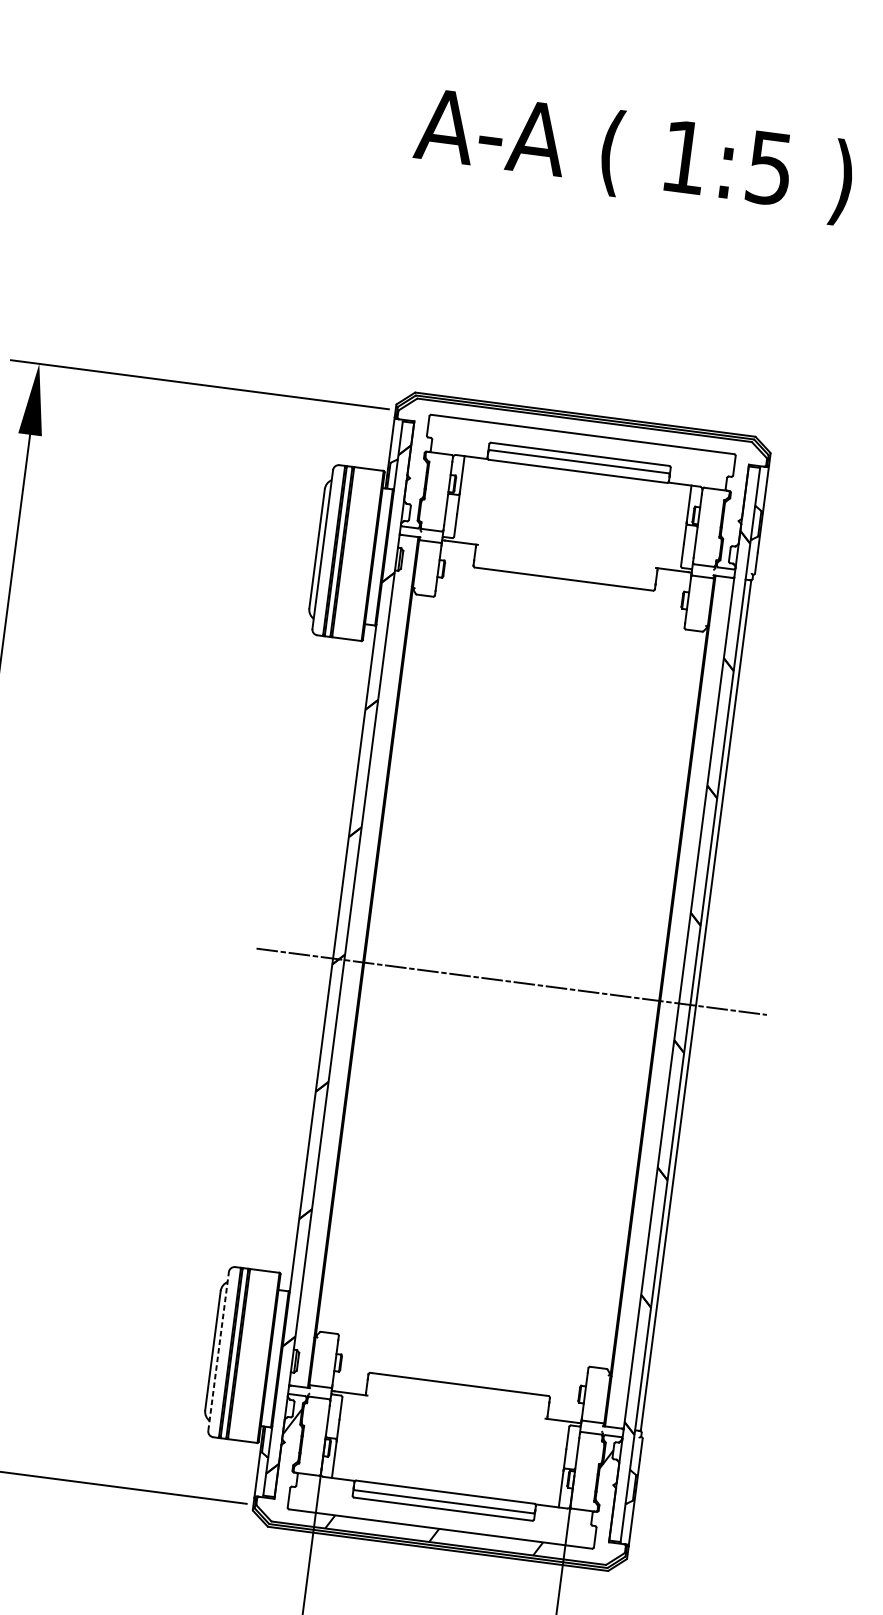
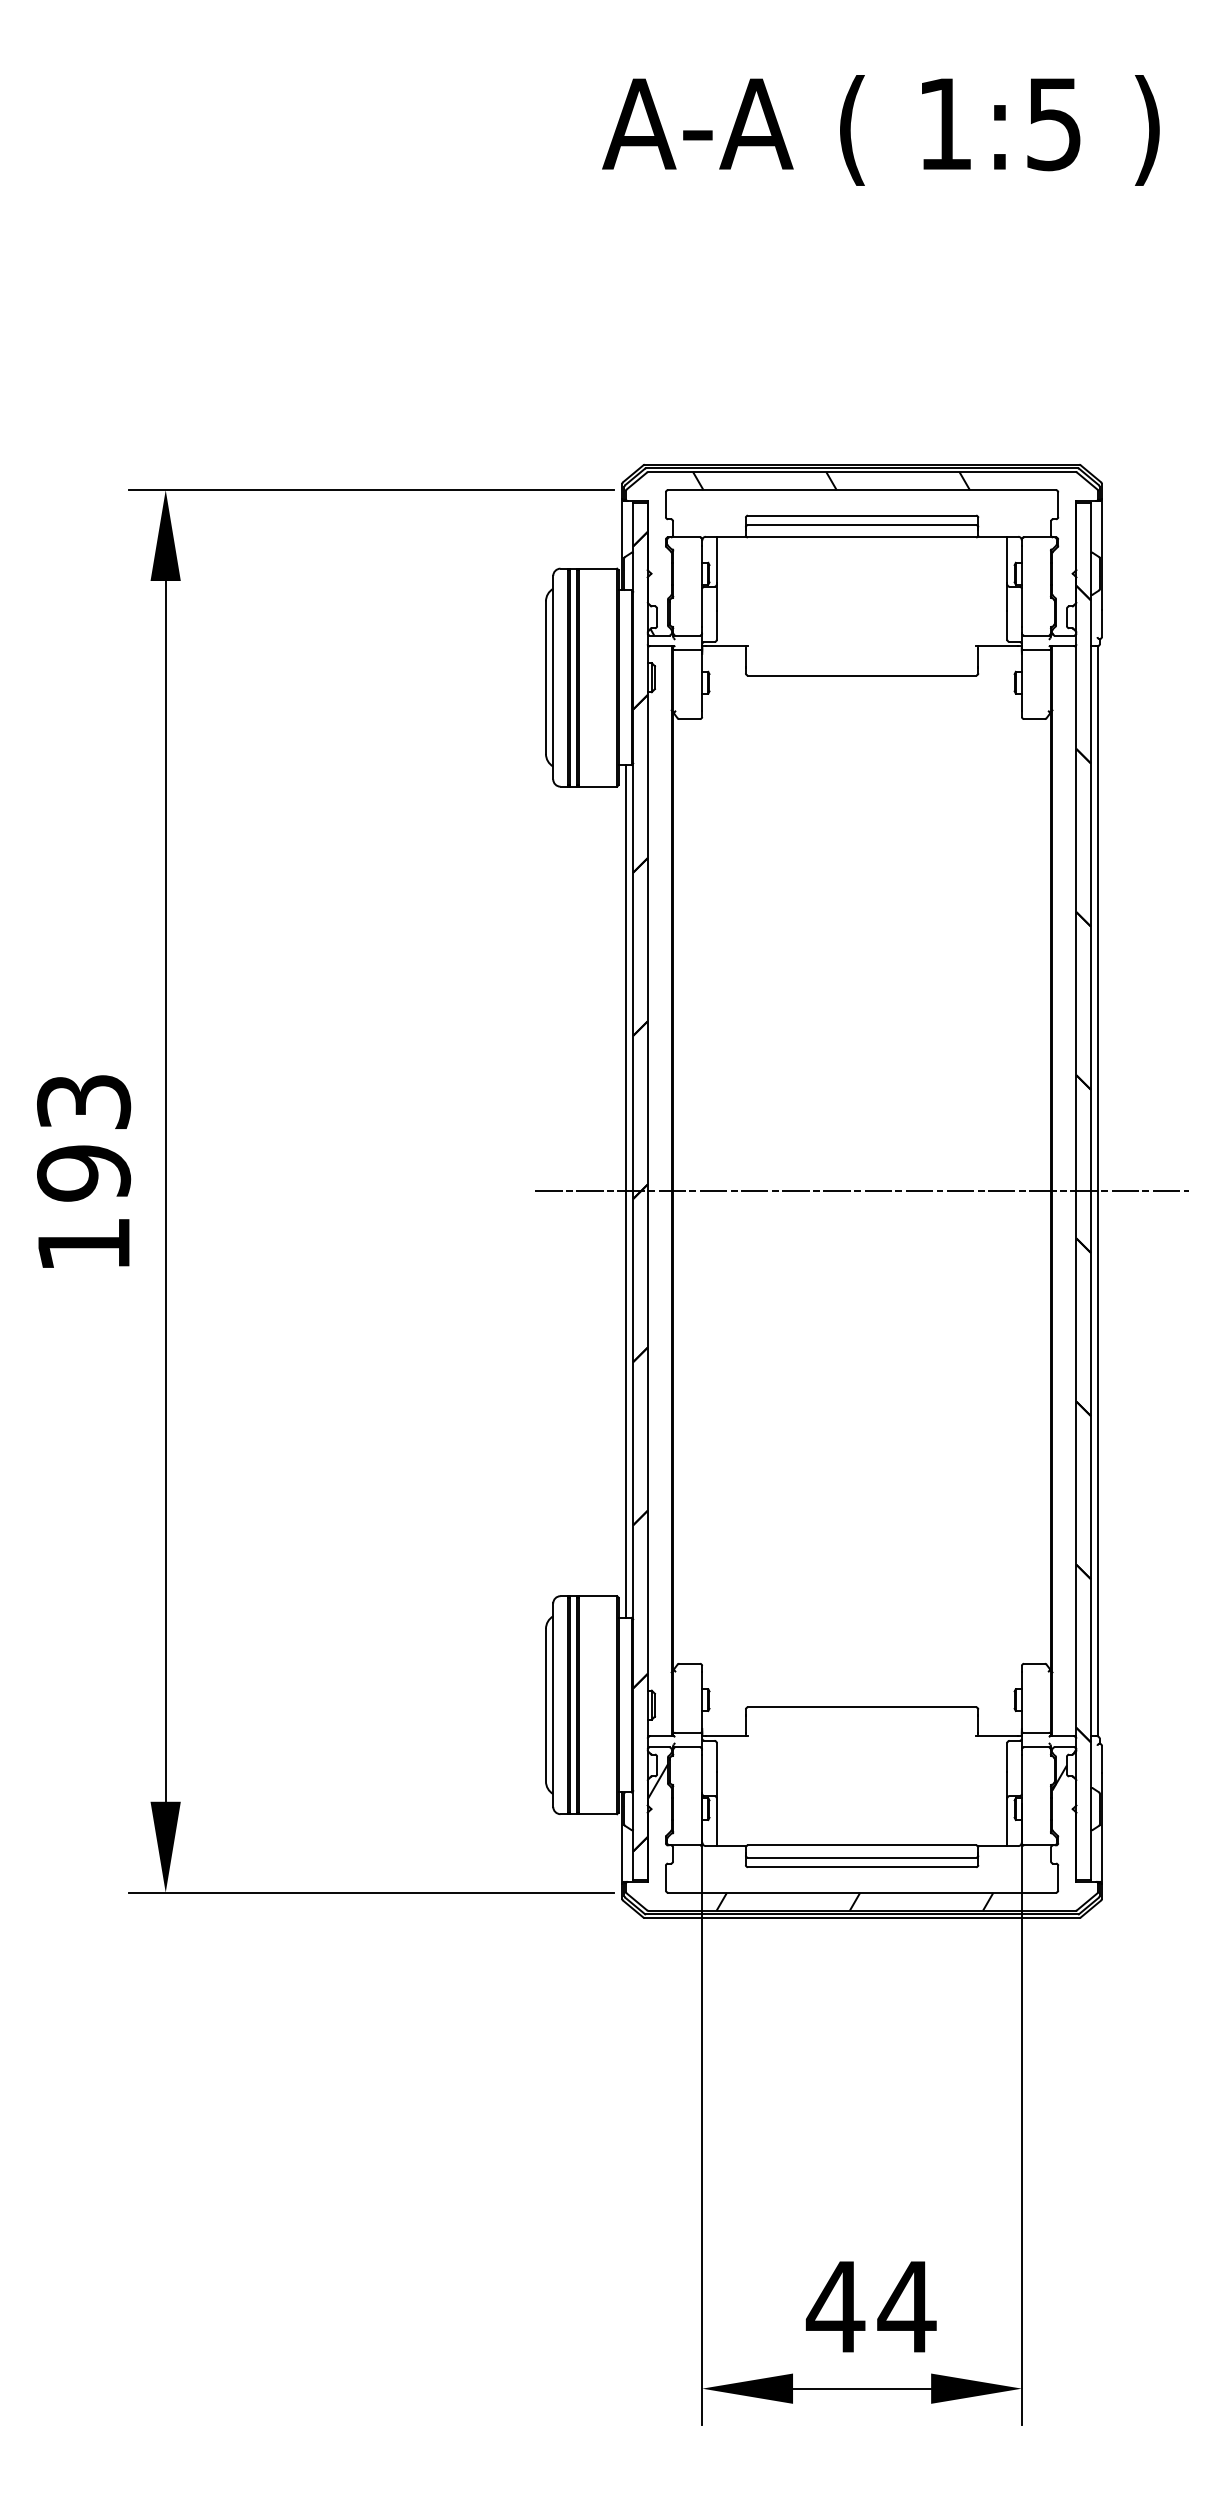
hatch: (568, 482) -> (851, 553), added
line: (327, 957) -> (625, 1190), added
line: (218, 1351) -> (553, 1705), dashed -> solid

